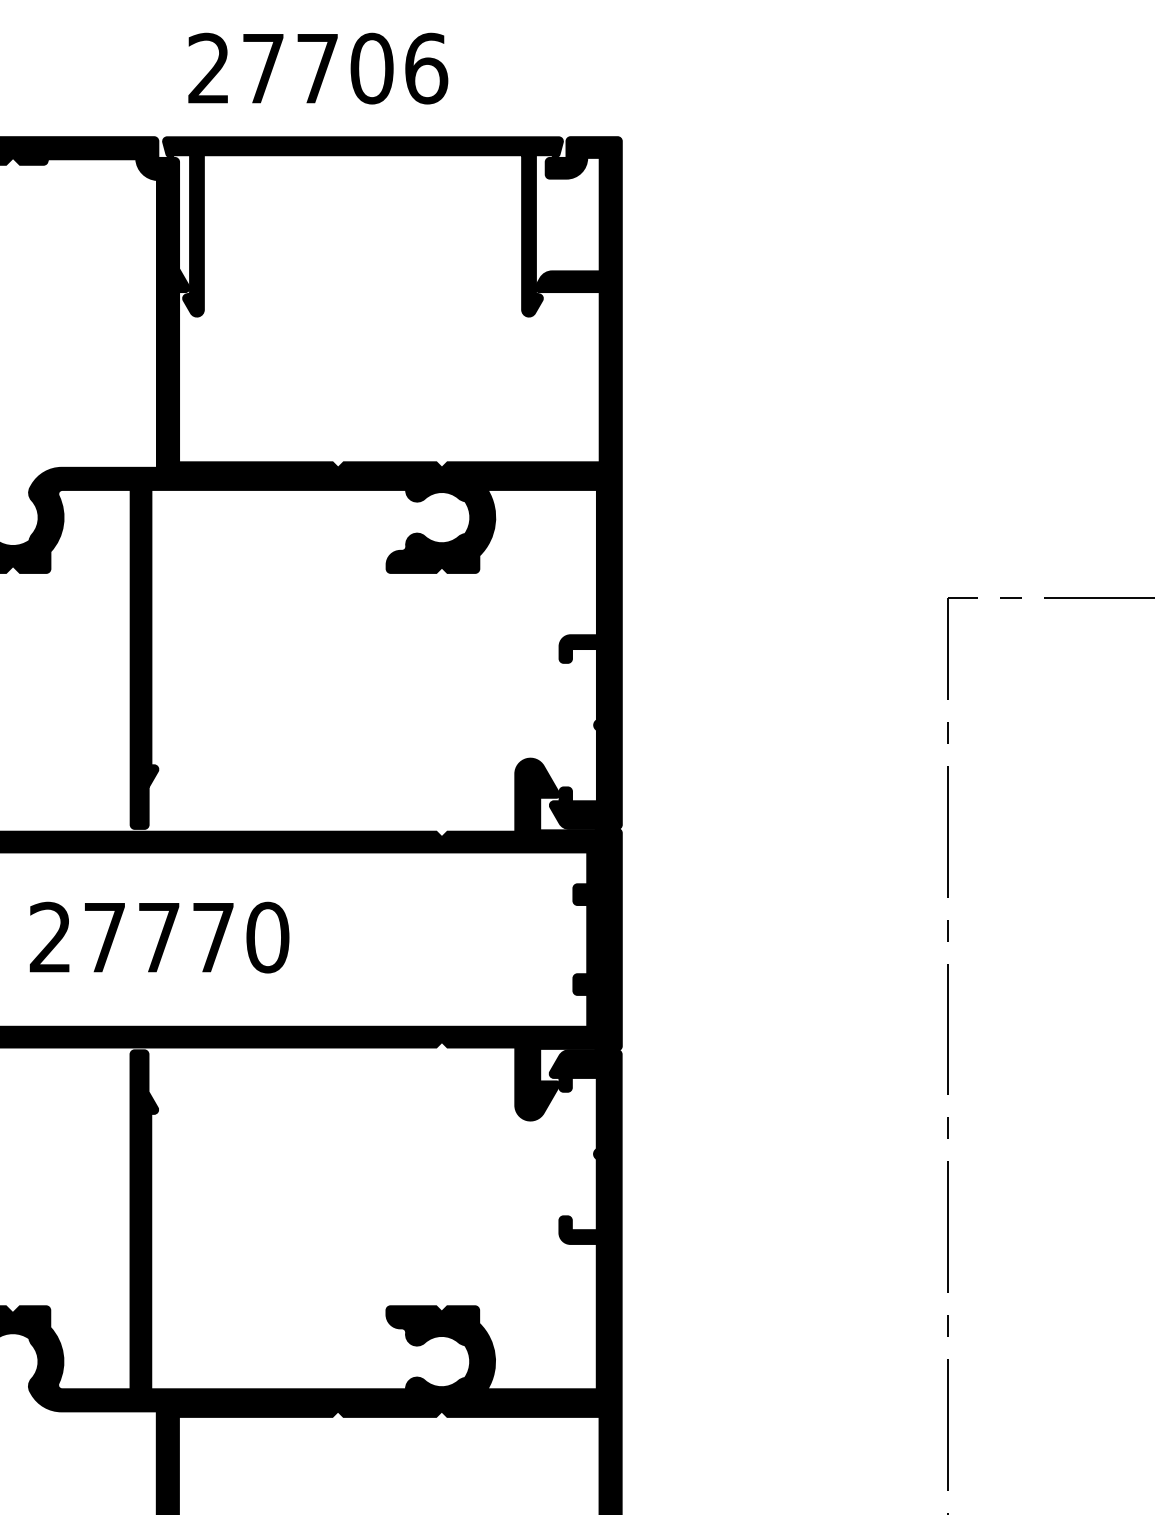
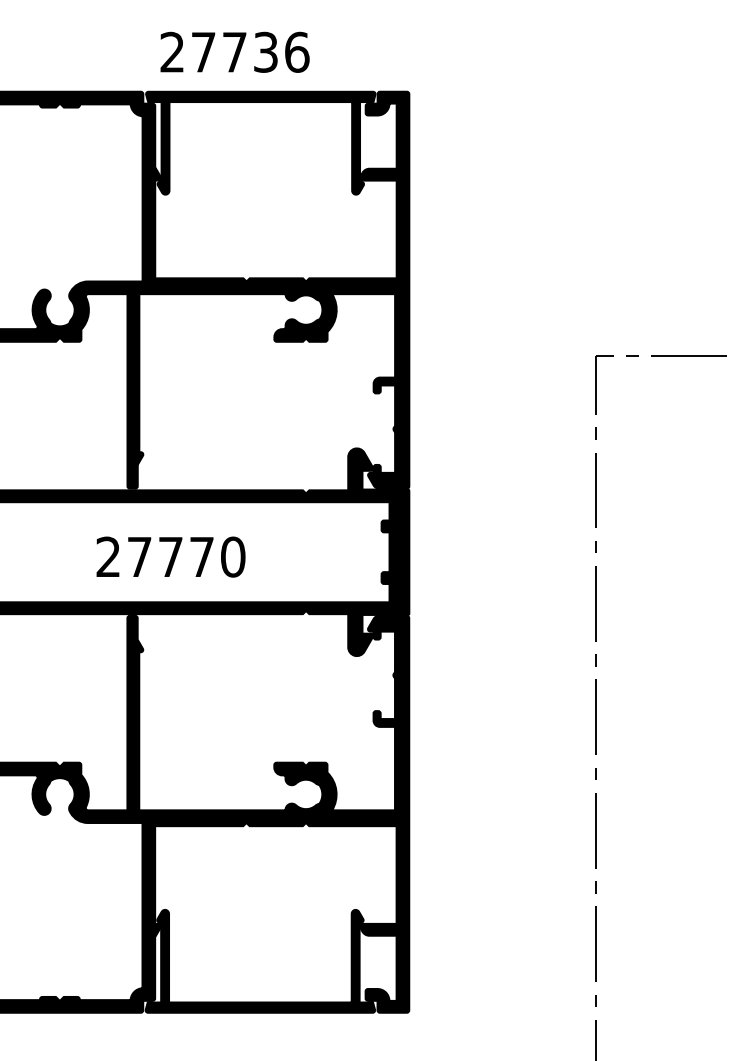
text: (371, 67) -> (265, 51), 27706 -> 27736
text: (158, 936) -> (170, 556), moved

